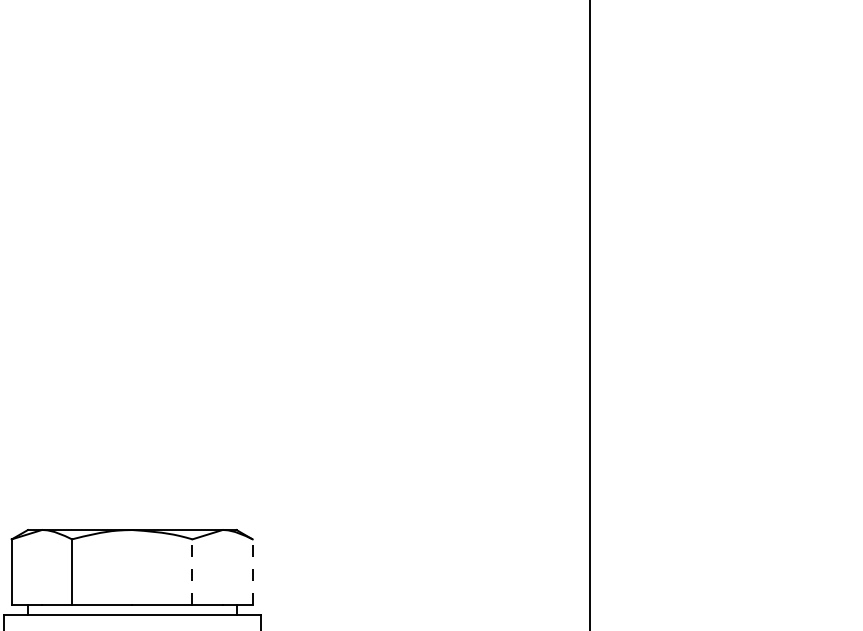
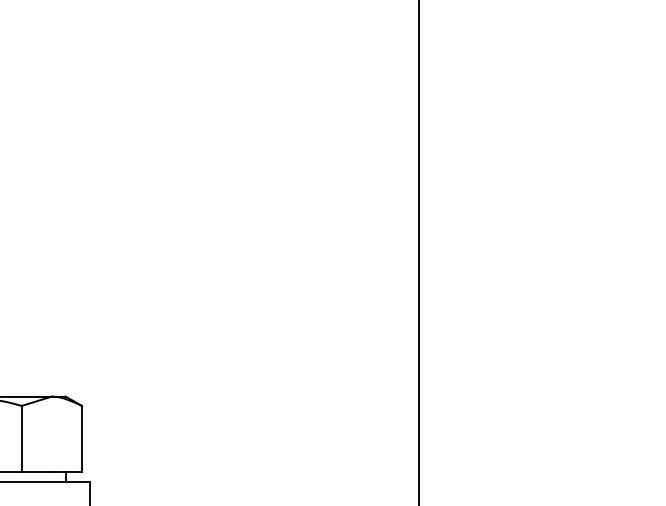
line: (192, 571) -> (21, 438), dashed -> solid
line: (252, 571) -> (81, 438), dashed -> solid

